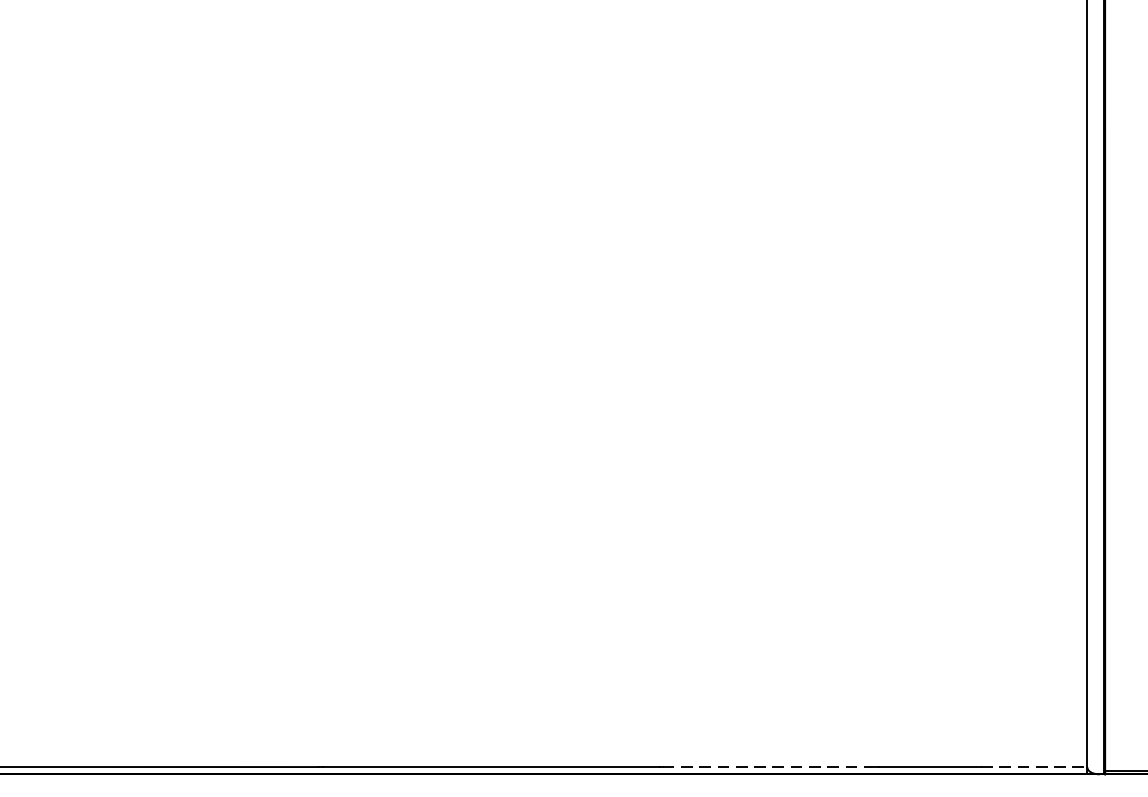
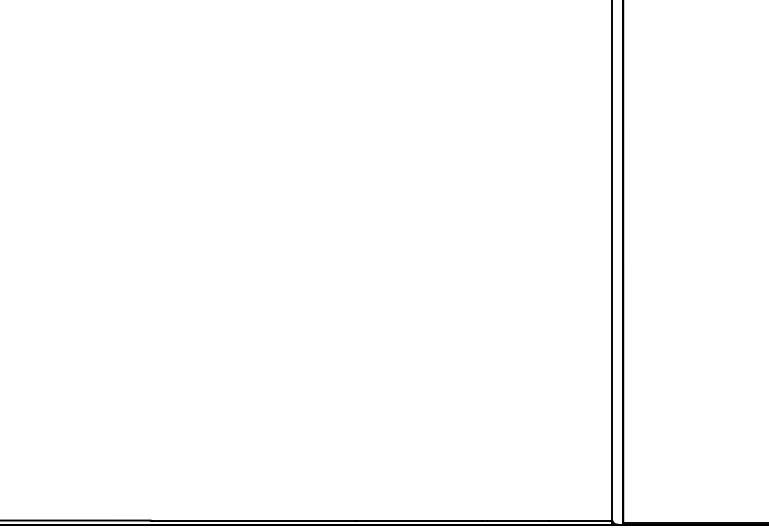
line: (768, 766) -> (420, 520), dashed -> solid
line: (1034, 766) -> (580, 520), dashed -> solid

